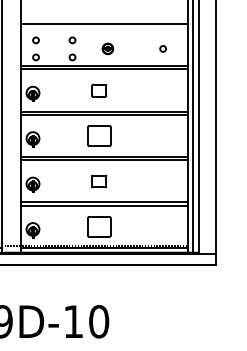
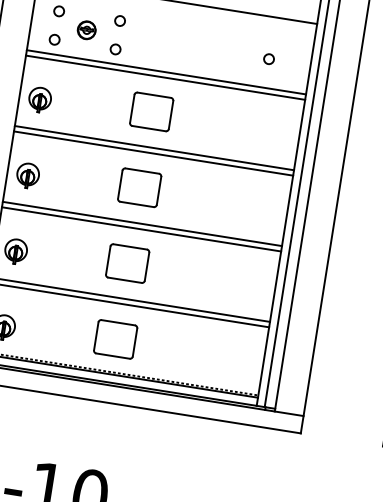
part: (107, 48) -> (86, 29), moved
part: (99, 90) -> (151, 111), size x1.67
part: (99, 181) -> (127, 263), size x1.67

